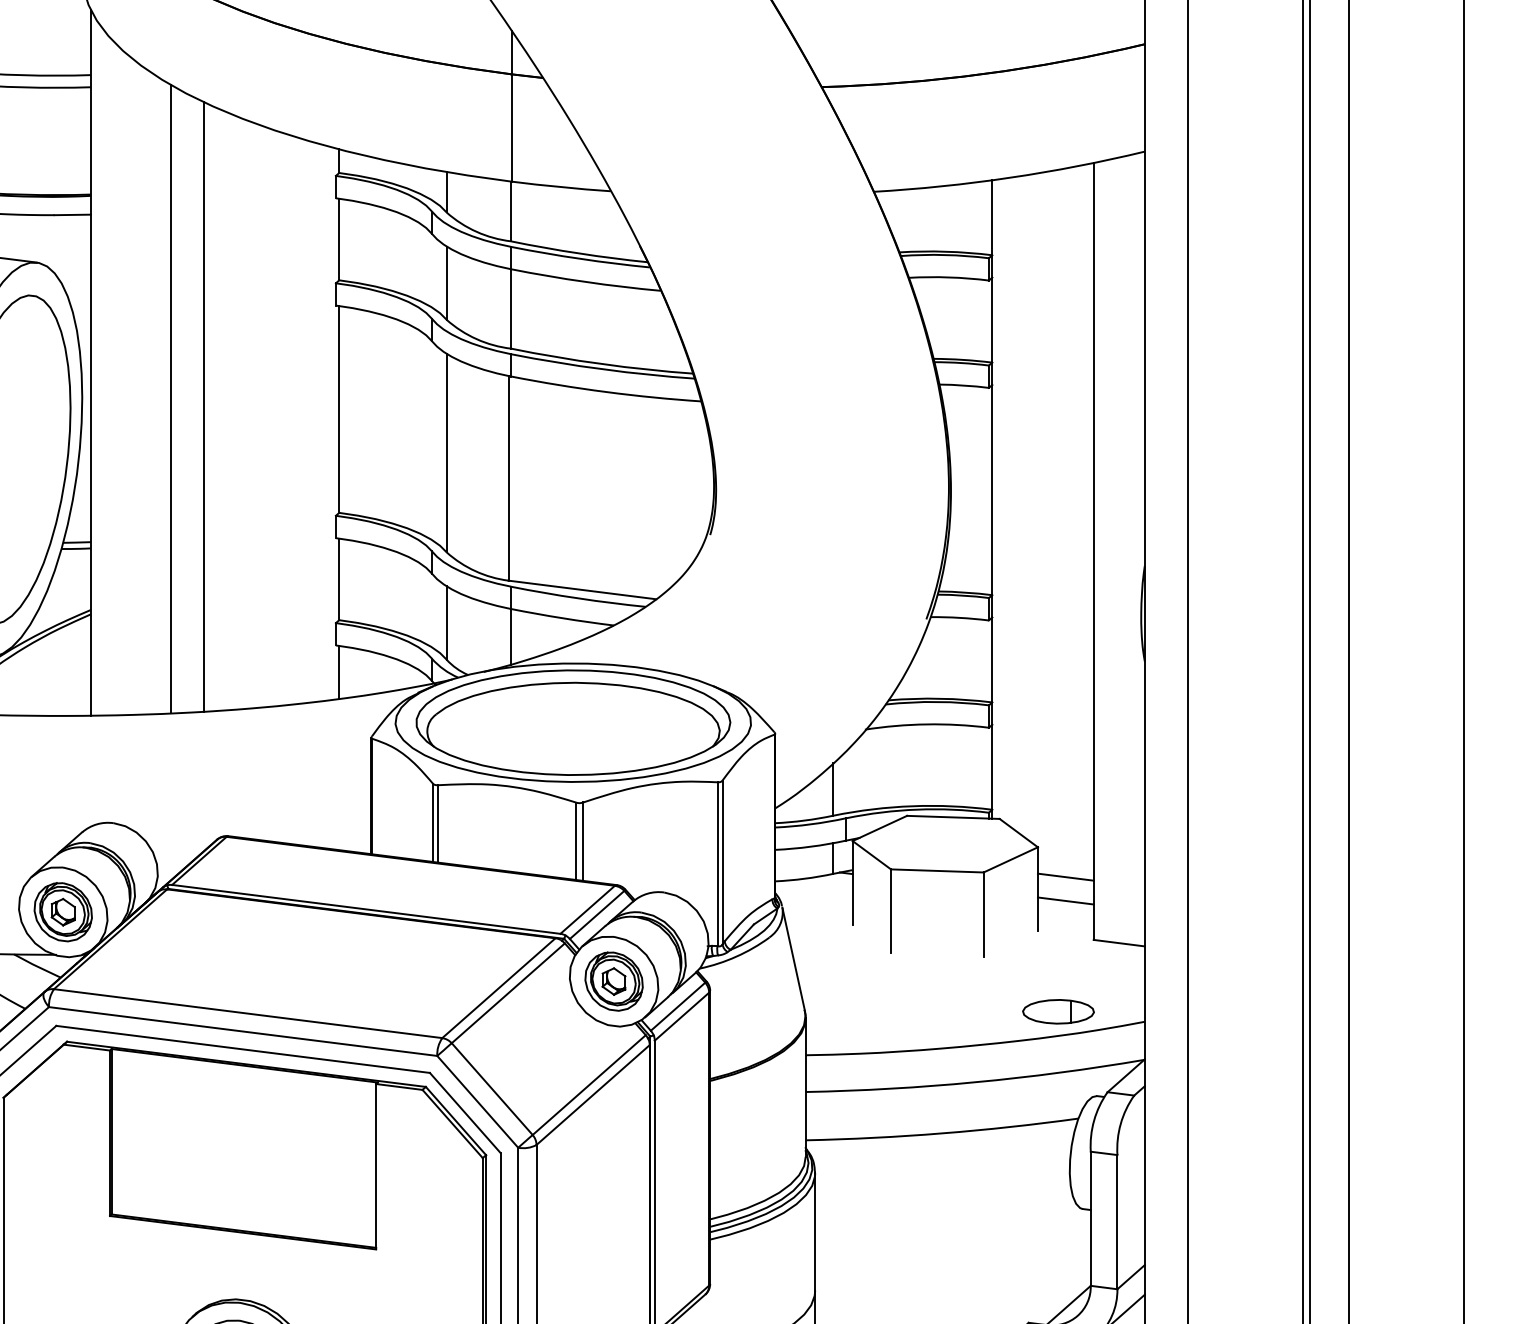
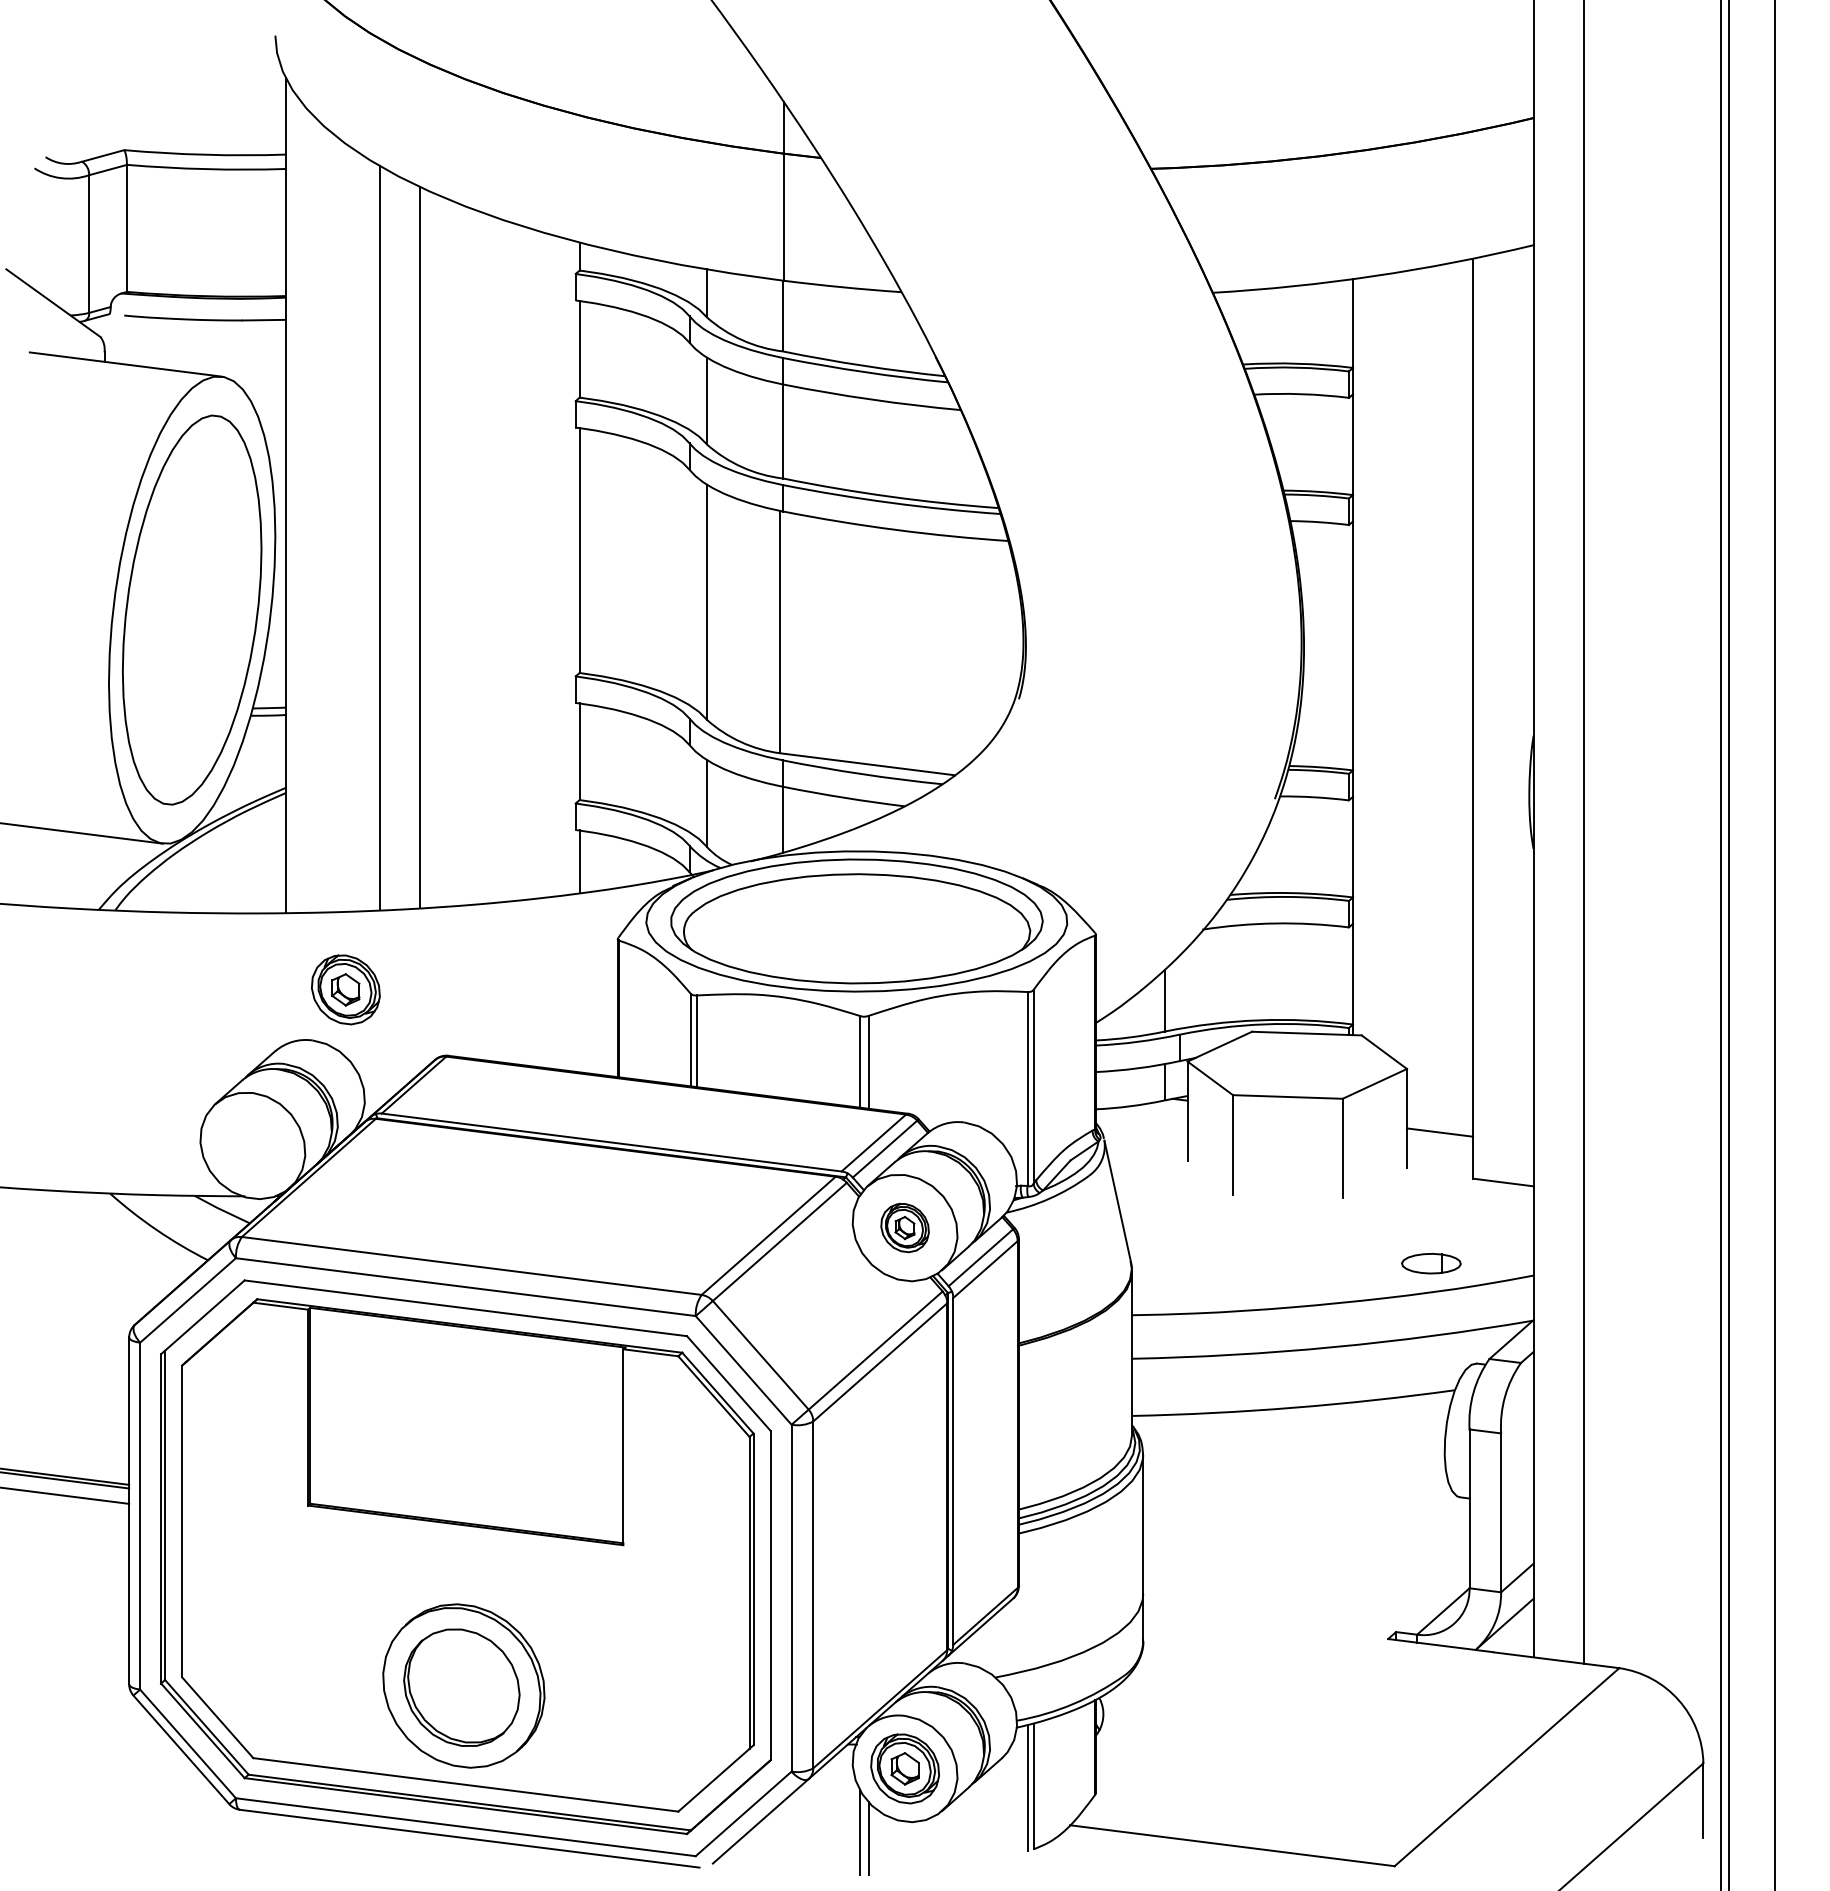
line: (1066, 877) -> (1440, 1104), removed
part: (62, 911) -> (345, 989), moved
part: (613, 981) -> (904, 1227), size x0.7
part: (1058, 1011) -> (1431, 1263), size x0.7

